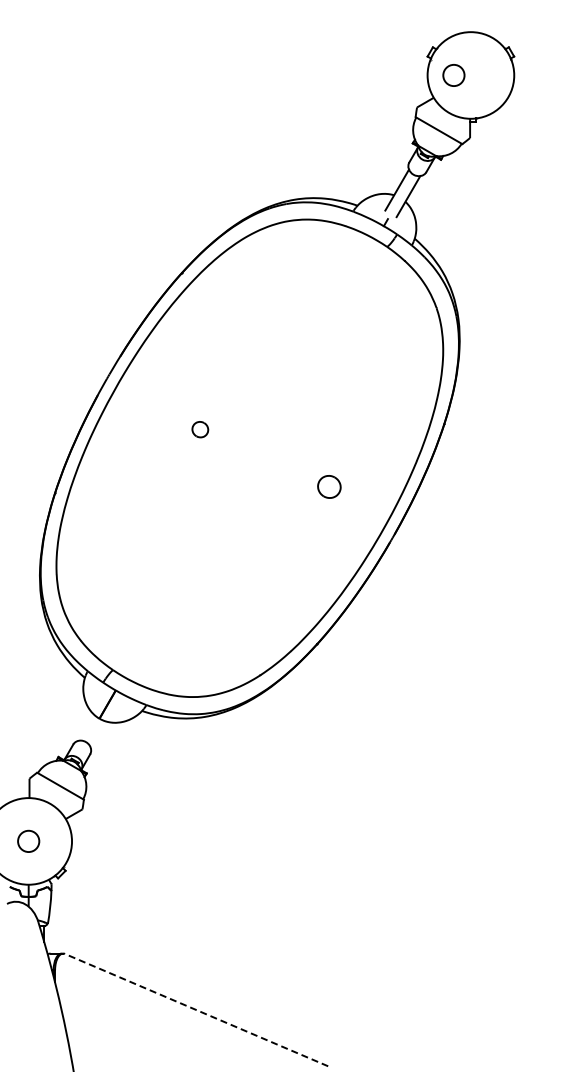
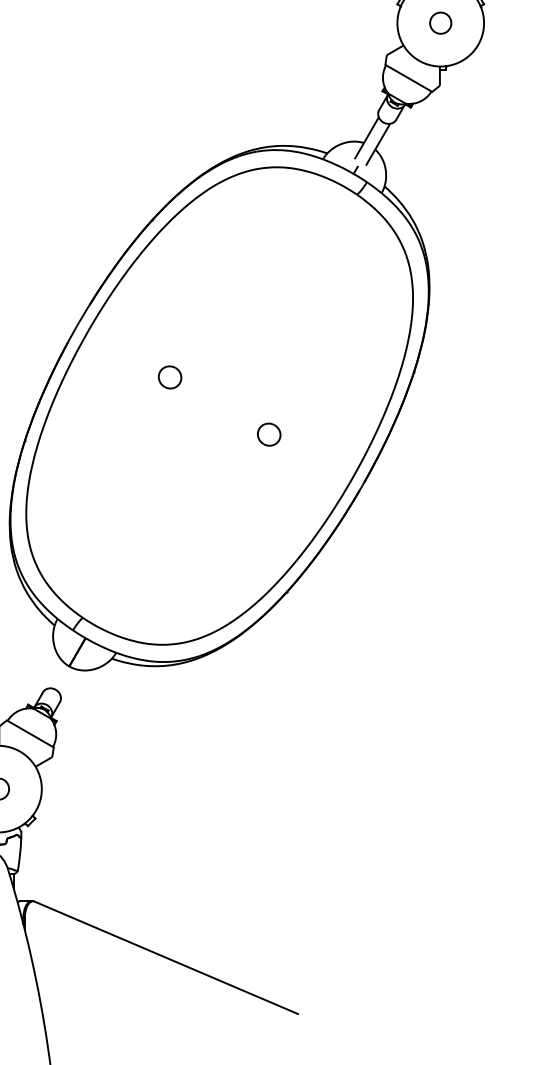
circle: (453, 75) -> (440, 23), moved
part: (200, 429) -> (170, 377), size x1.43
part: (329, 486) -> (269, 434), moved
line: (196, 1009) -> (166, 957), dashed -> solid

